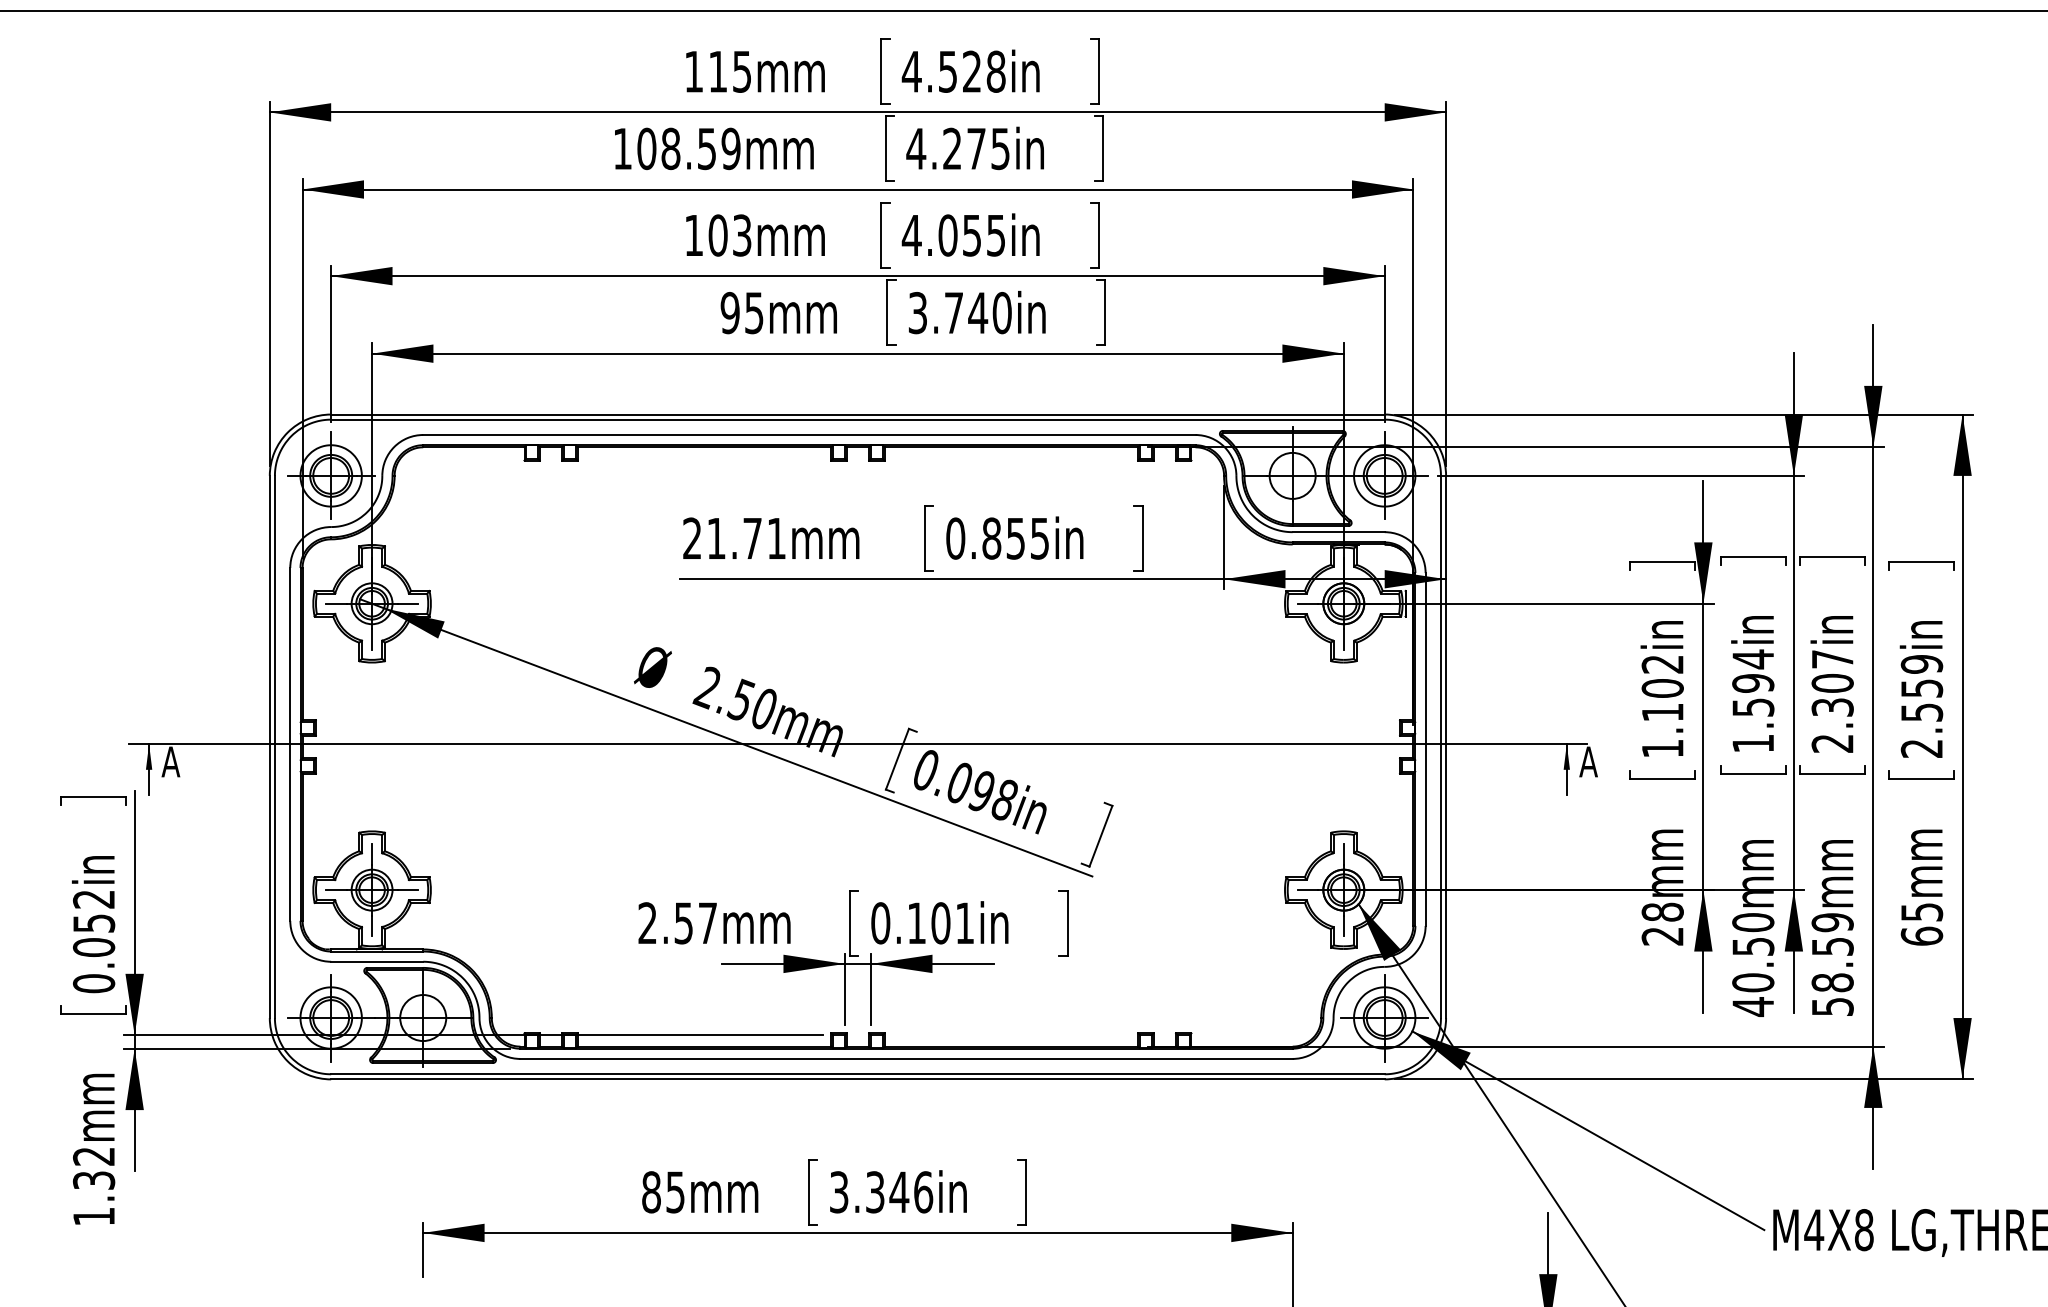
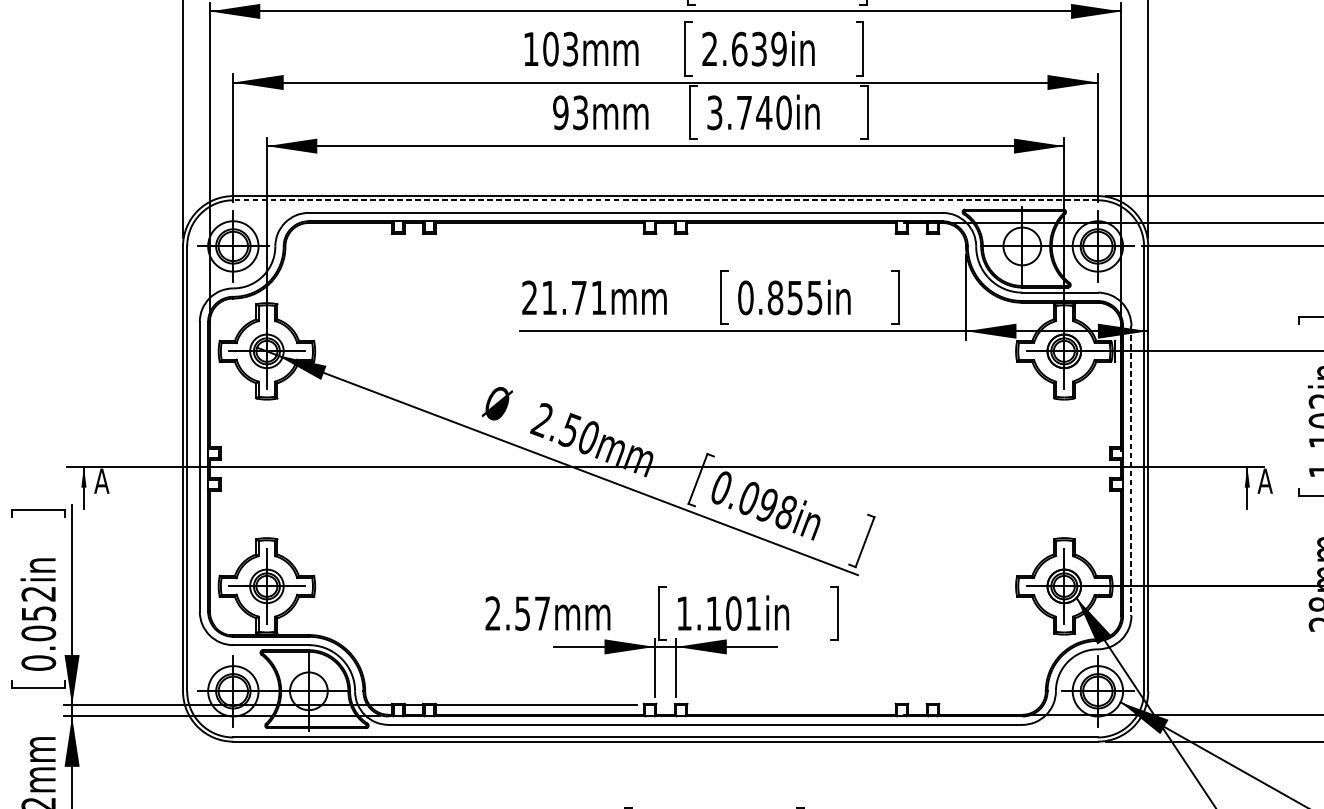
text: (953, 235) -> (744, 49), 4.055in -> 2.639in
text: (754, 312) -> (580, 112), 95mm -> 93mm
line: (857, 419) -> (665, 200), solid -> dashed
line: (1425, 750) -> (1131, 471), solid -> dashed
text: (880, 923) -> (684, 613), 0.101in -> 1.101in

